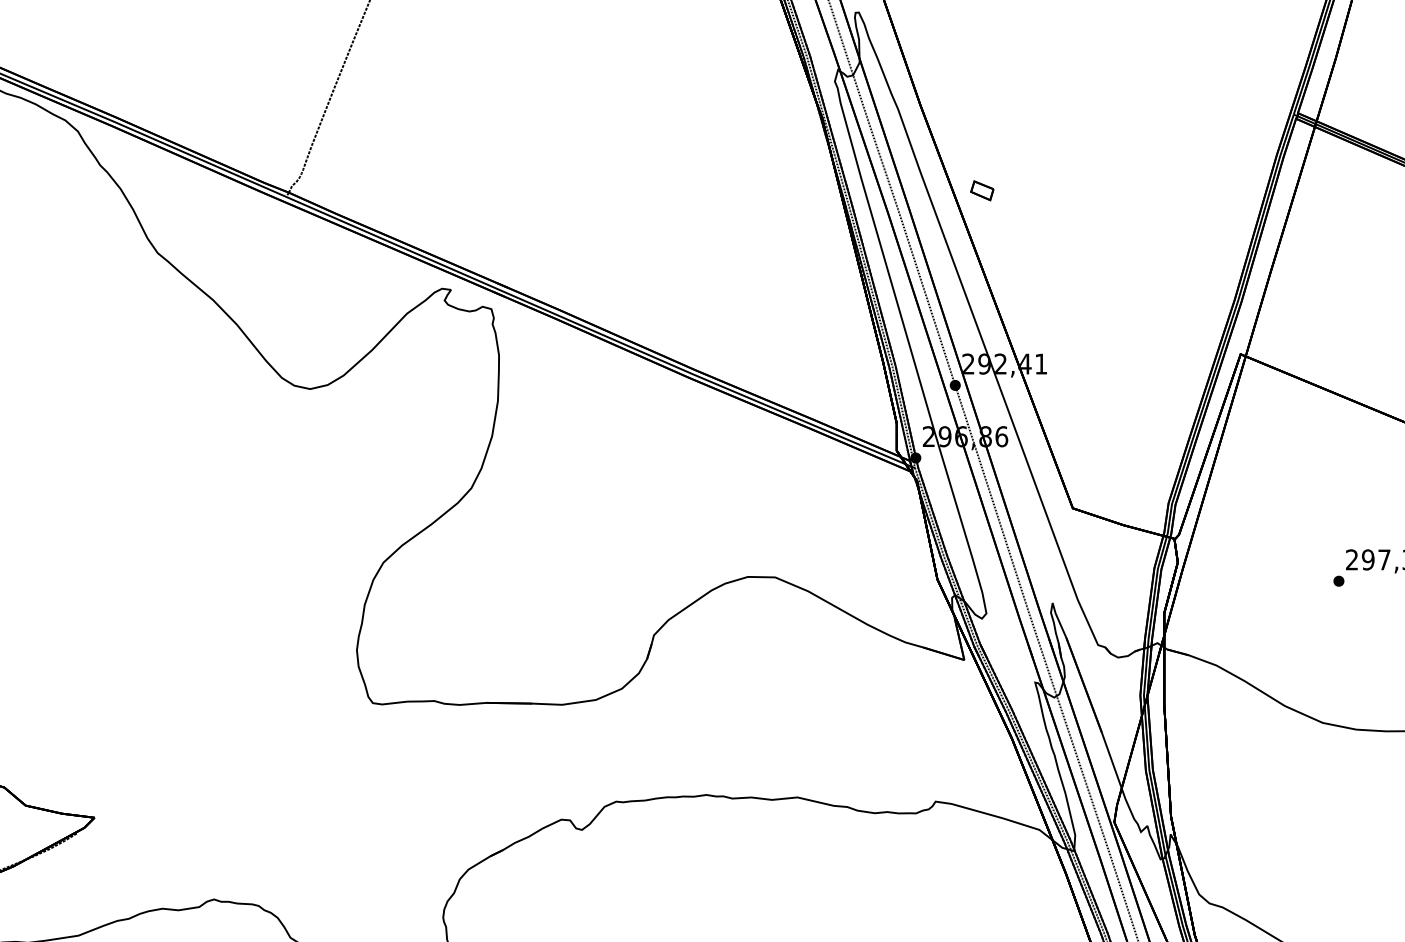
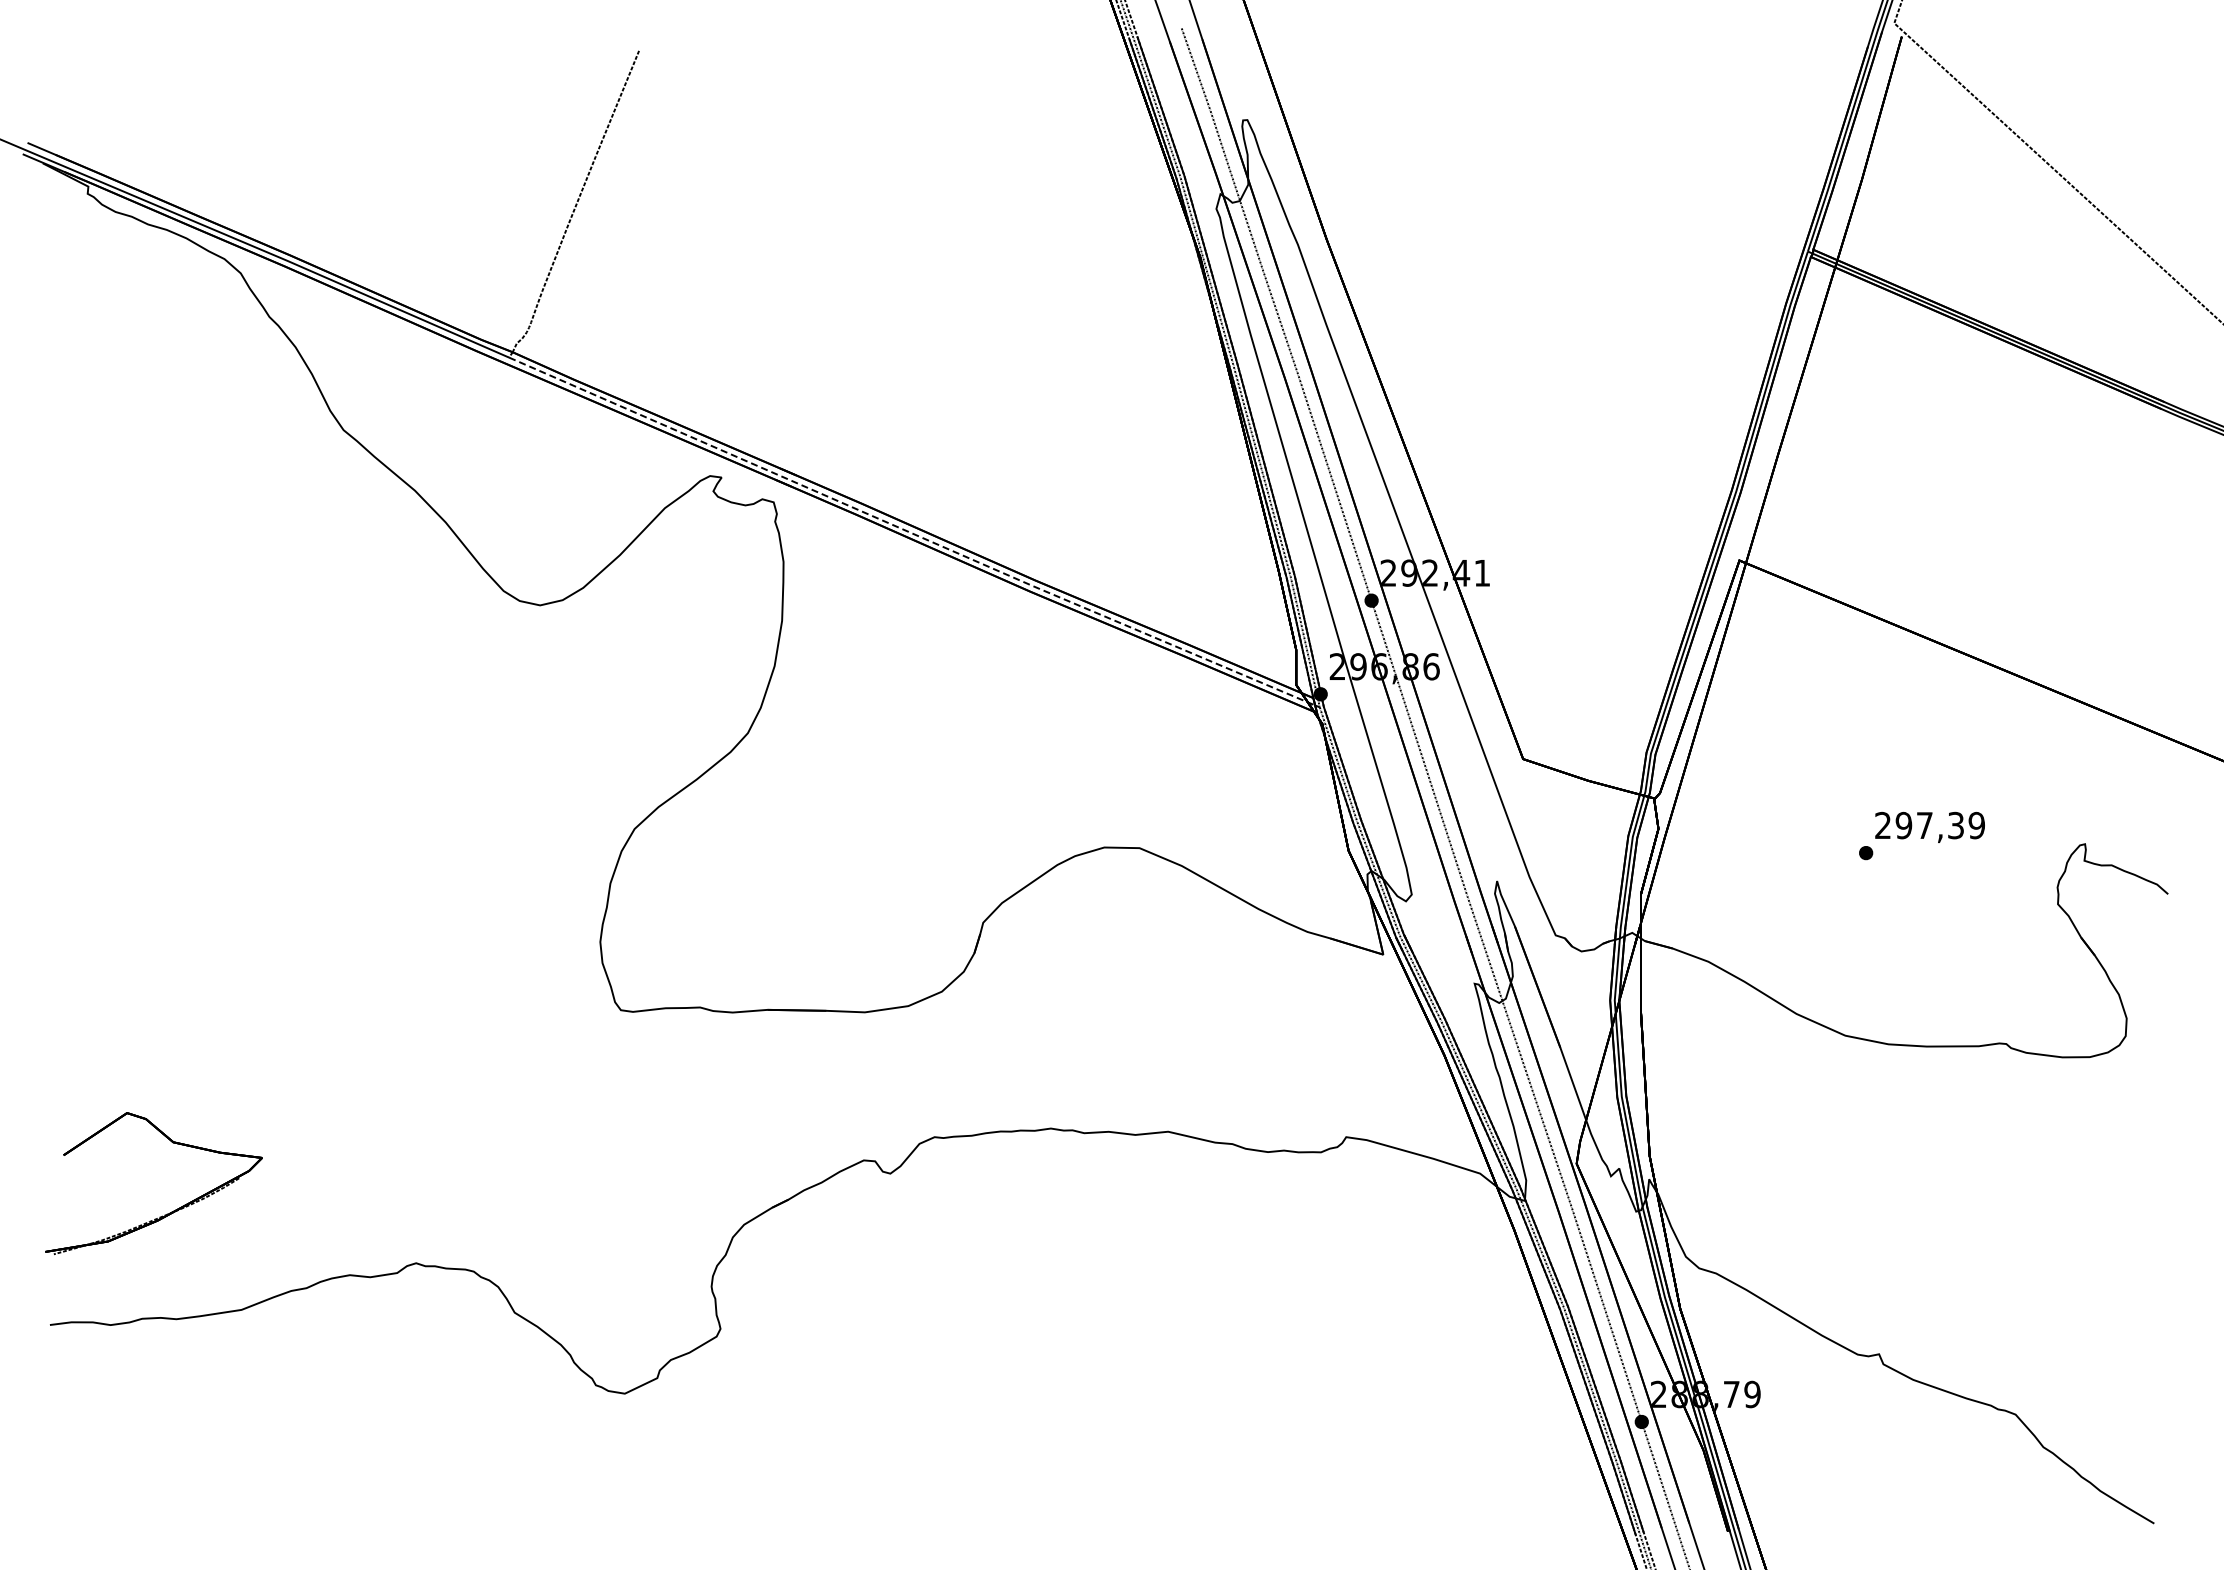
part: (982, 190) -> (1406, 349), removed
line: (599, 333) -> (912, 533), solid -> dashed

